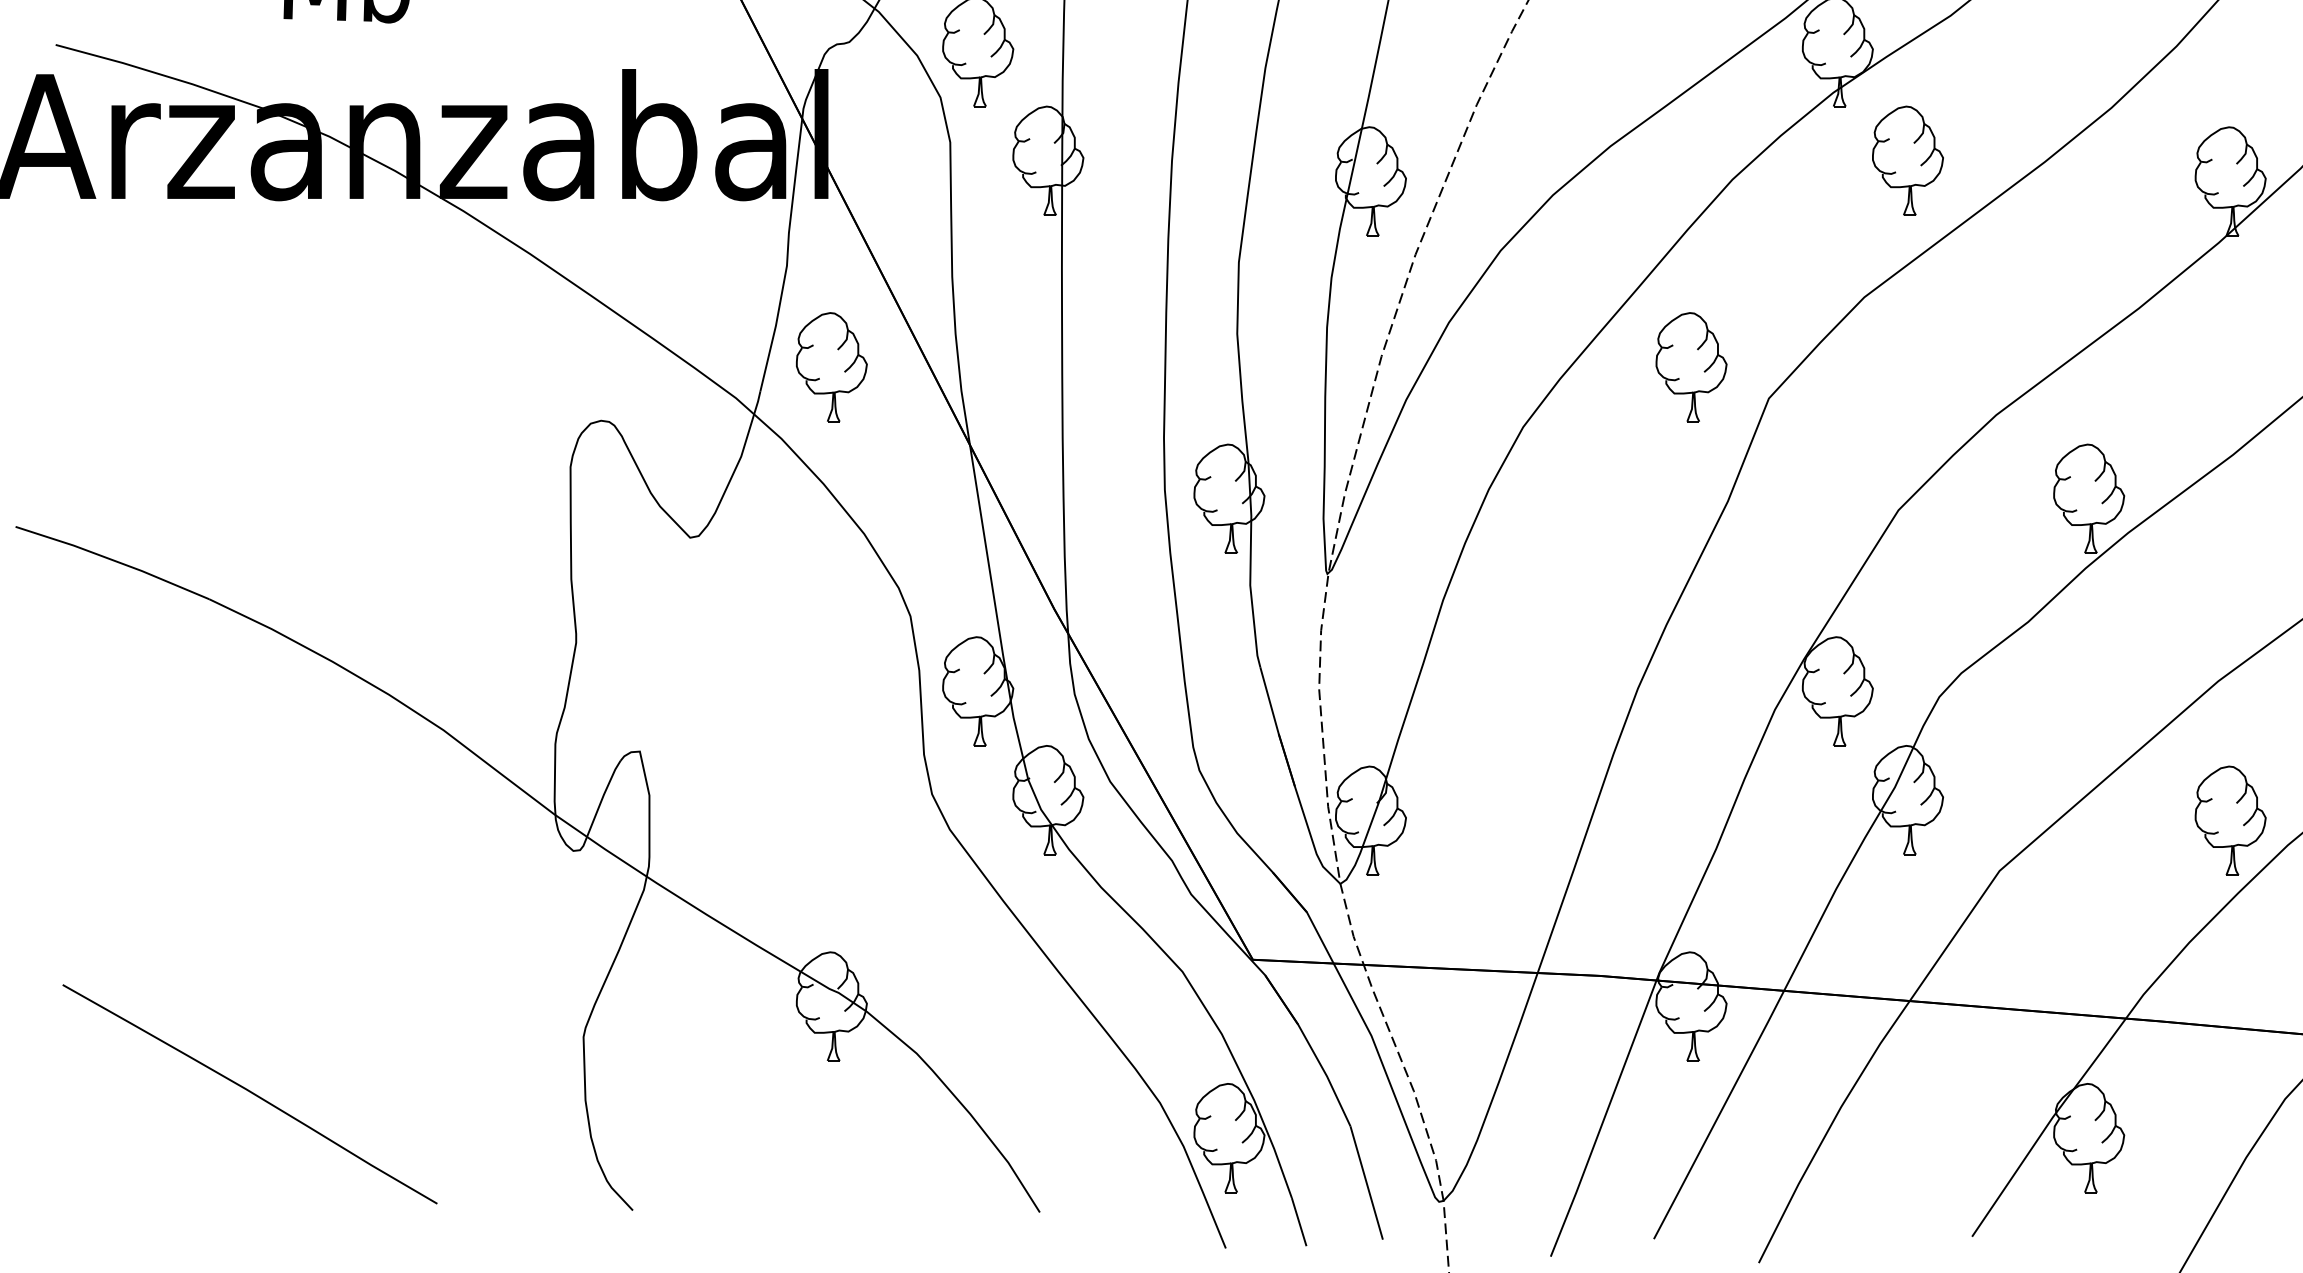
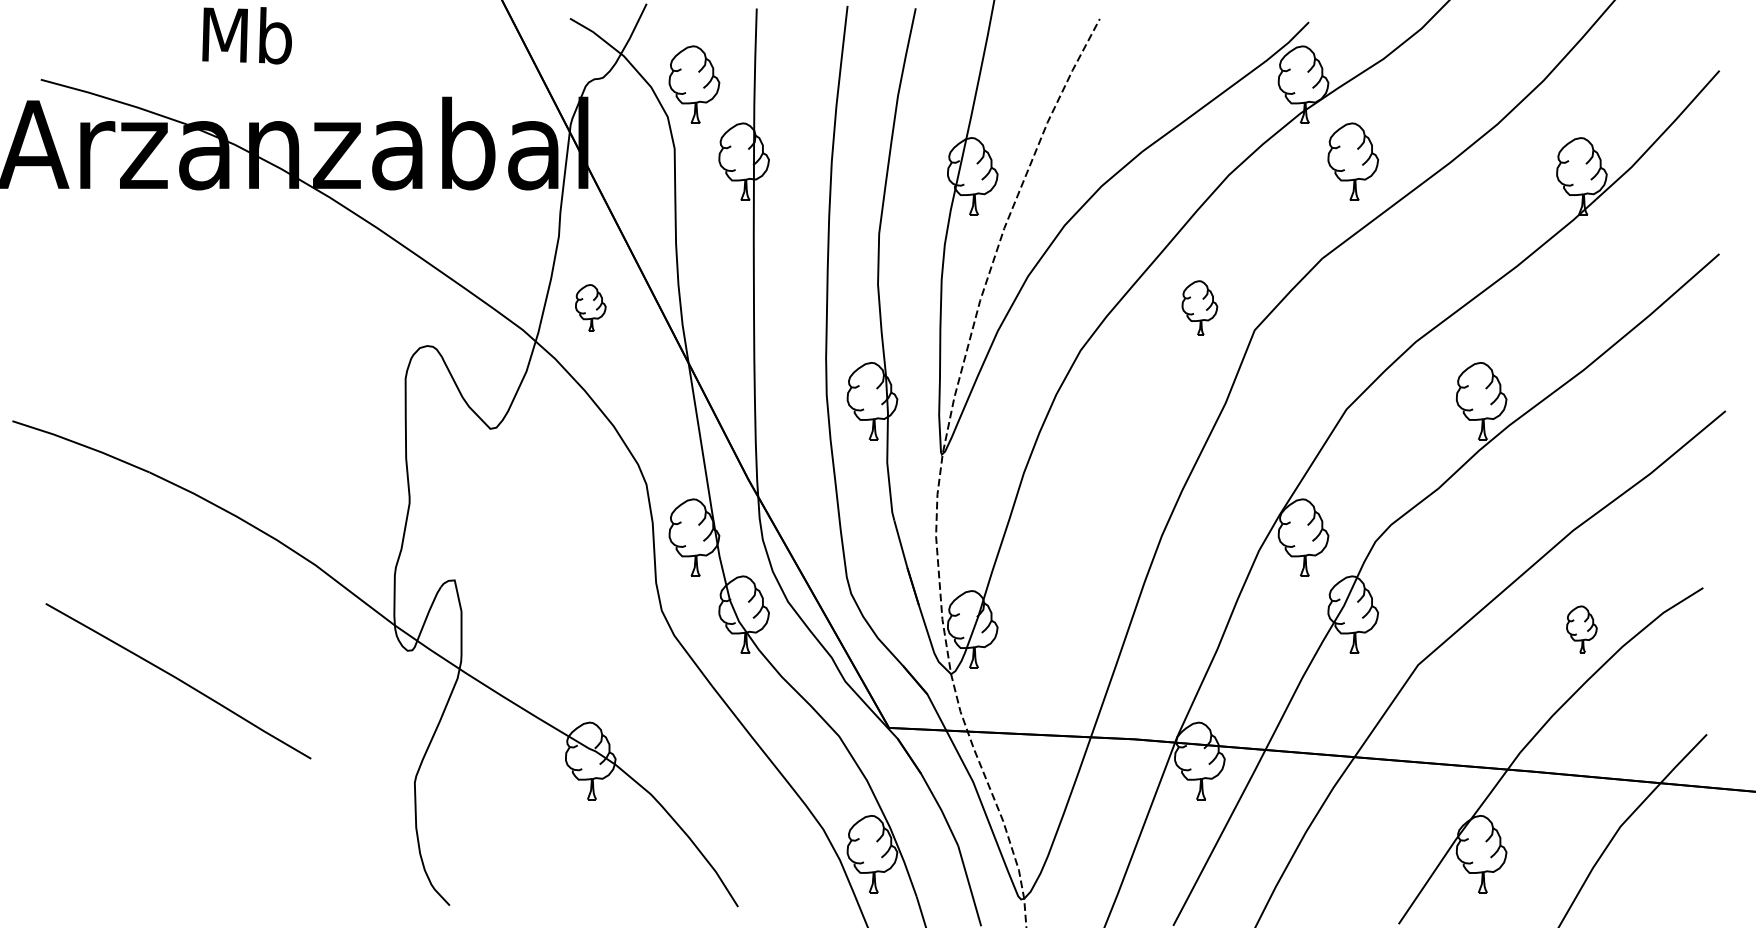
part: (831, 366) -> (590, 307), size x0.6
part: (1690, 366) -> (1199, 307), size x0.7
part: (2230, 820) -> (1581, 629), size x0.6
curve: (250, 1093) -> (178, 680), moved

